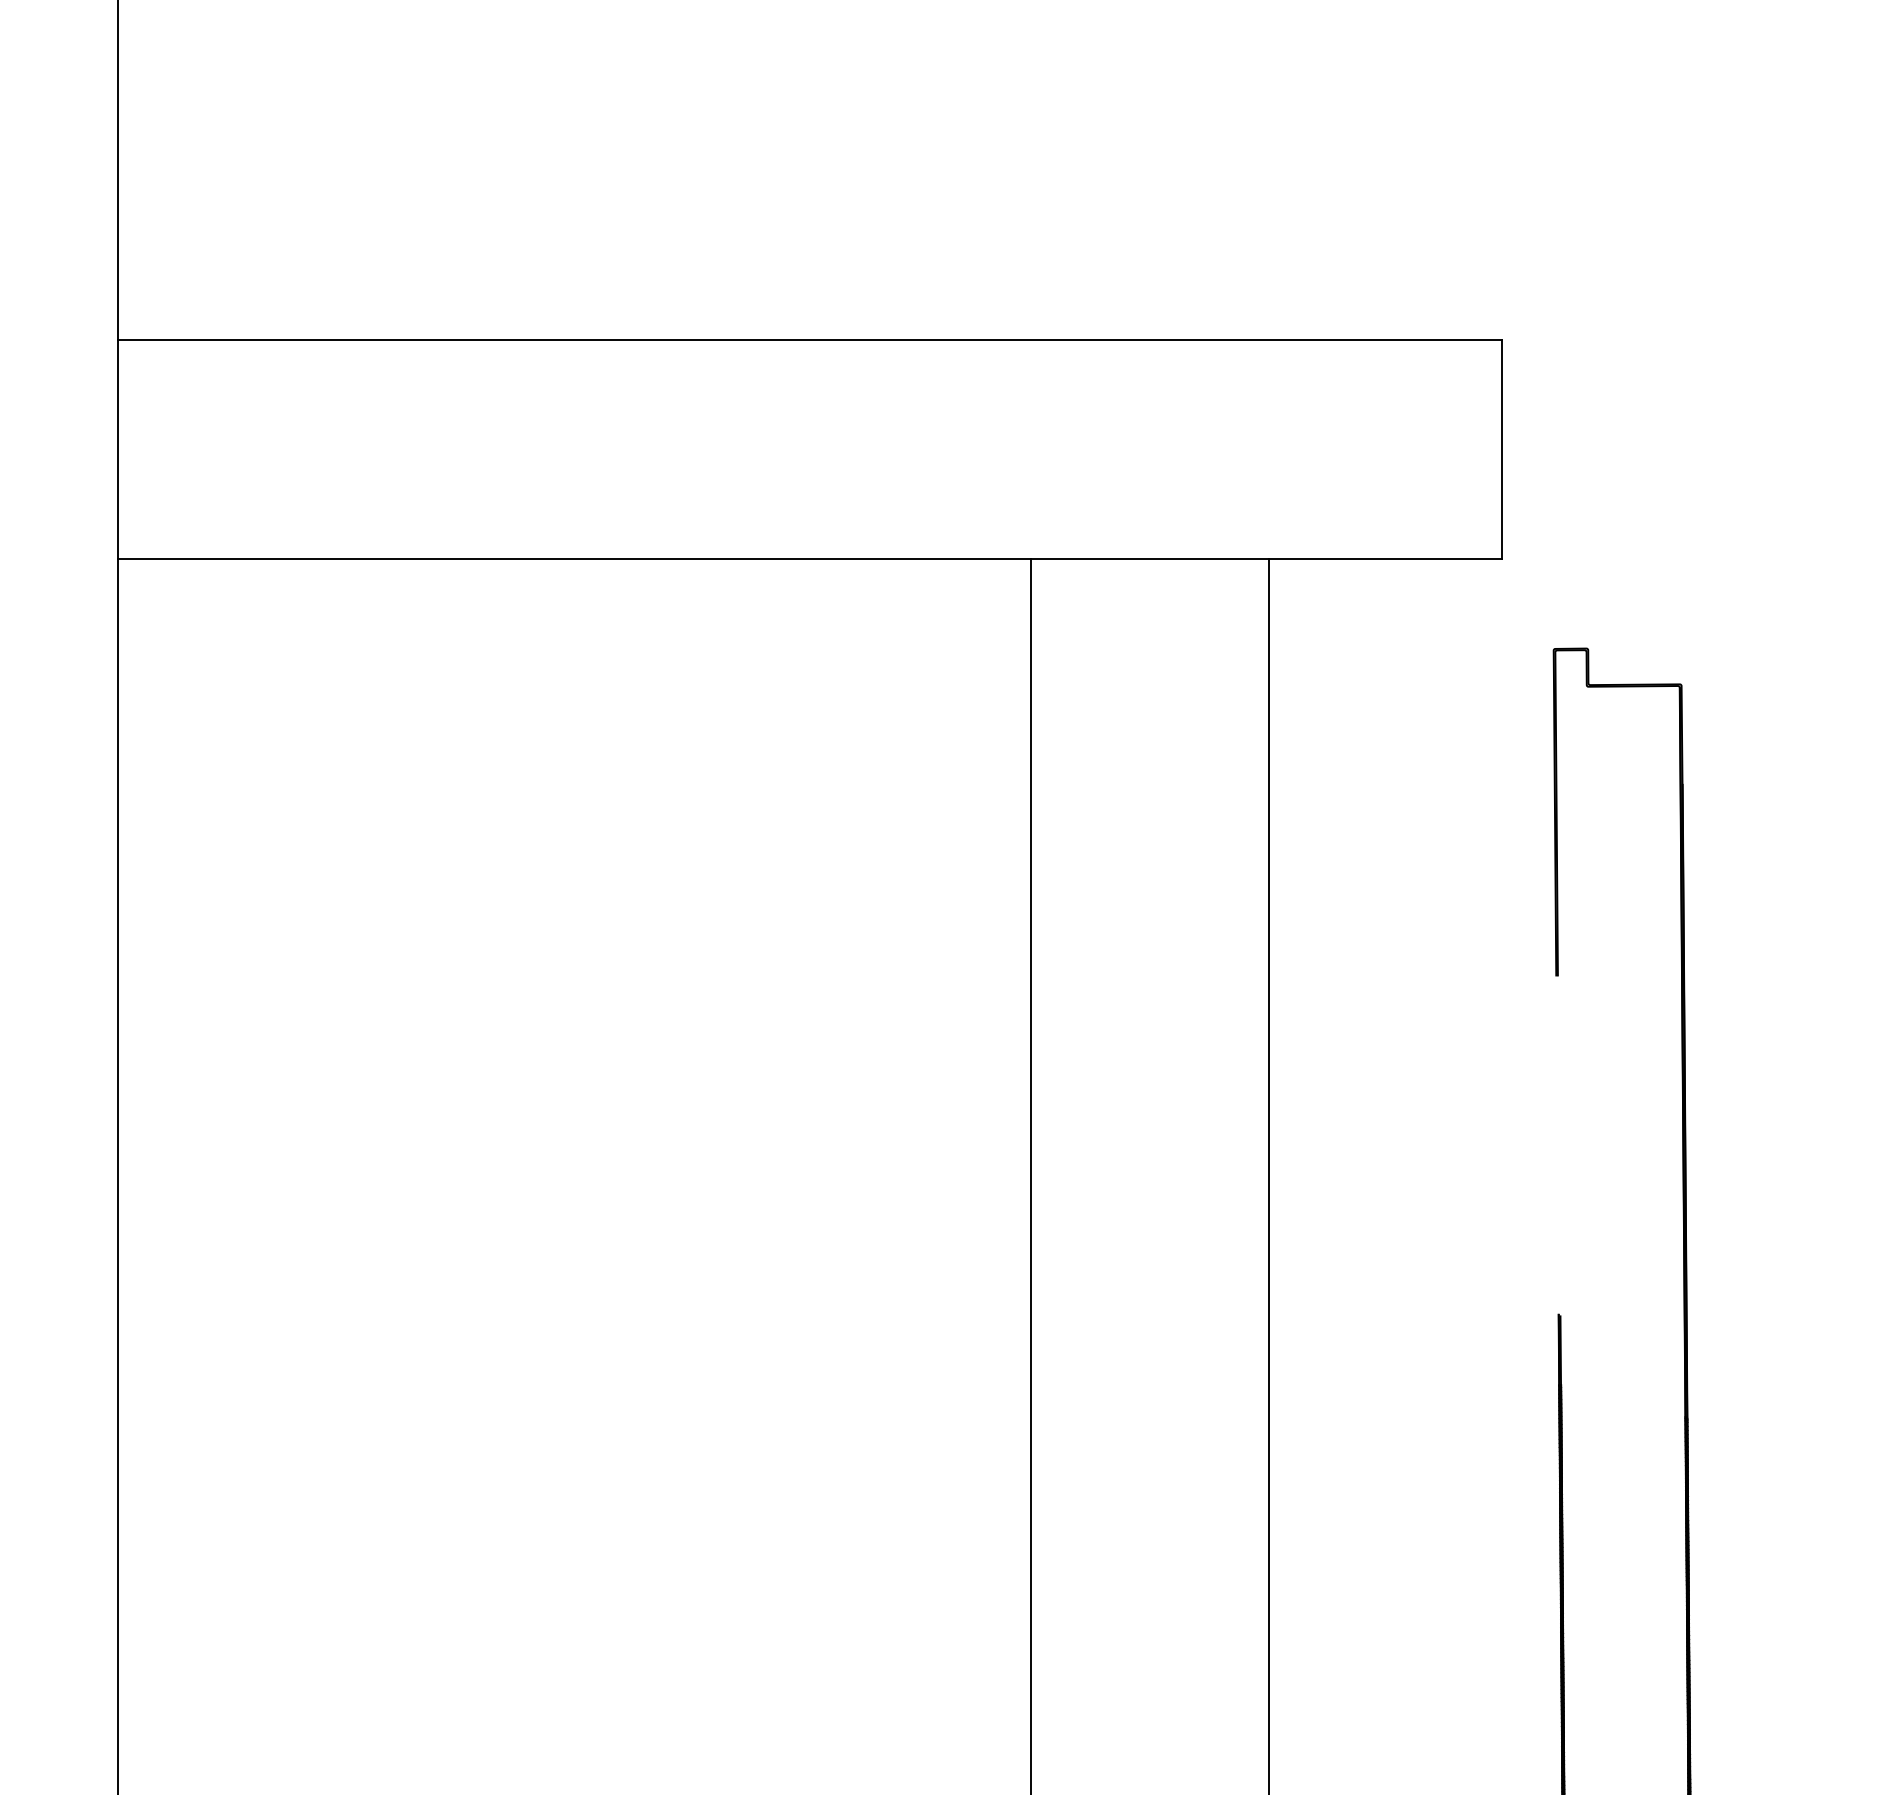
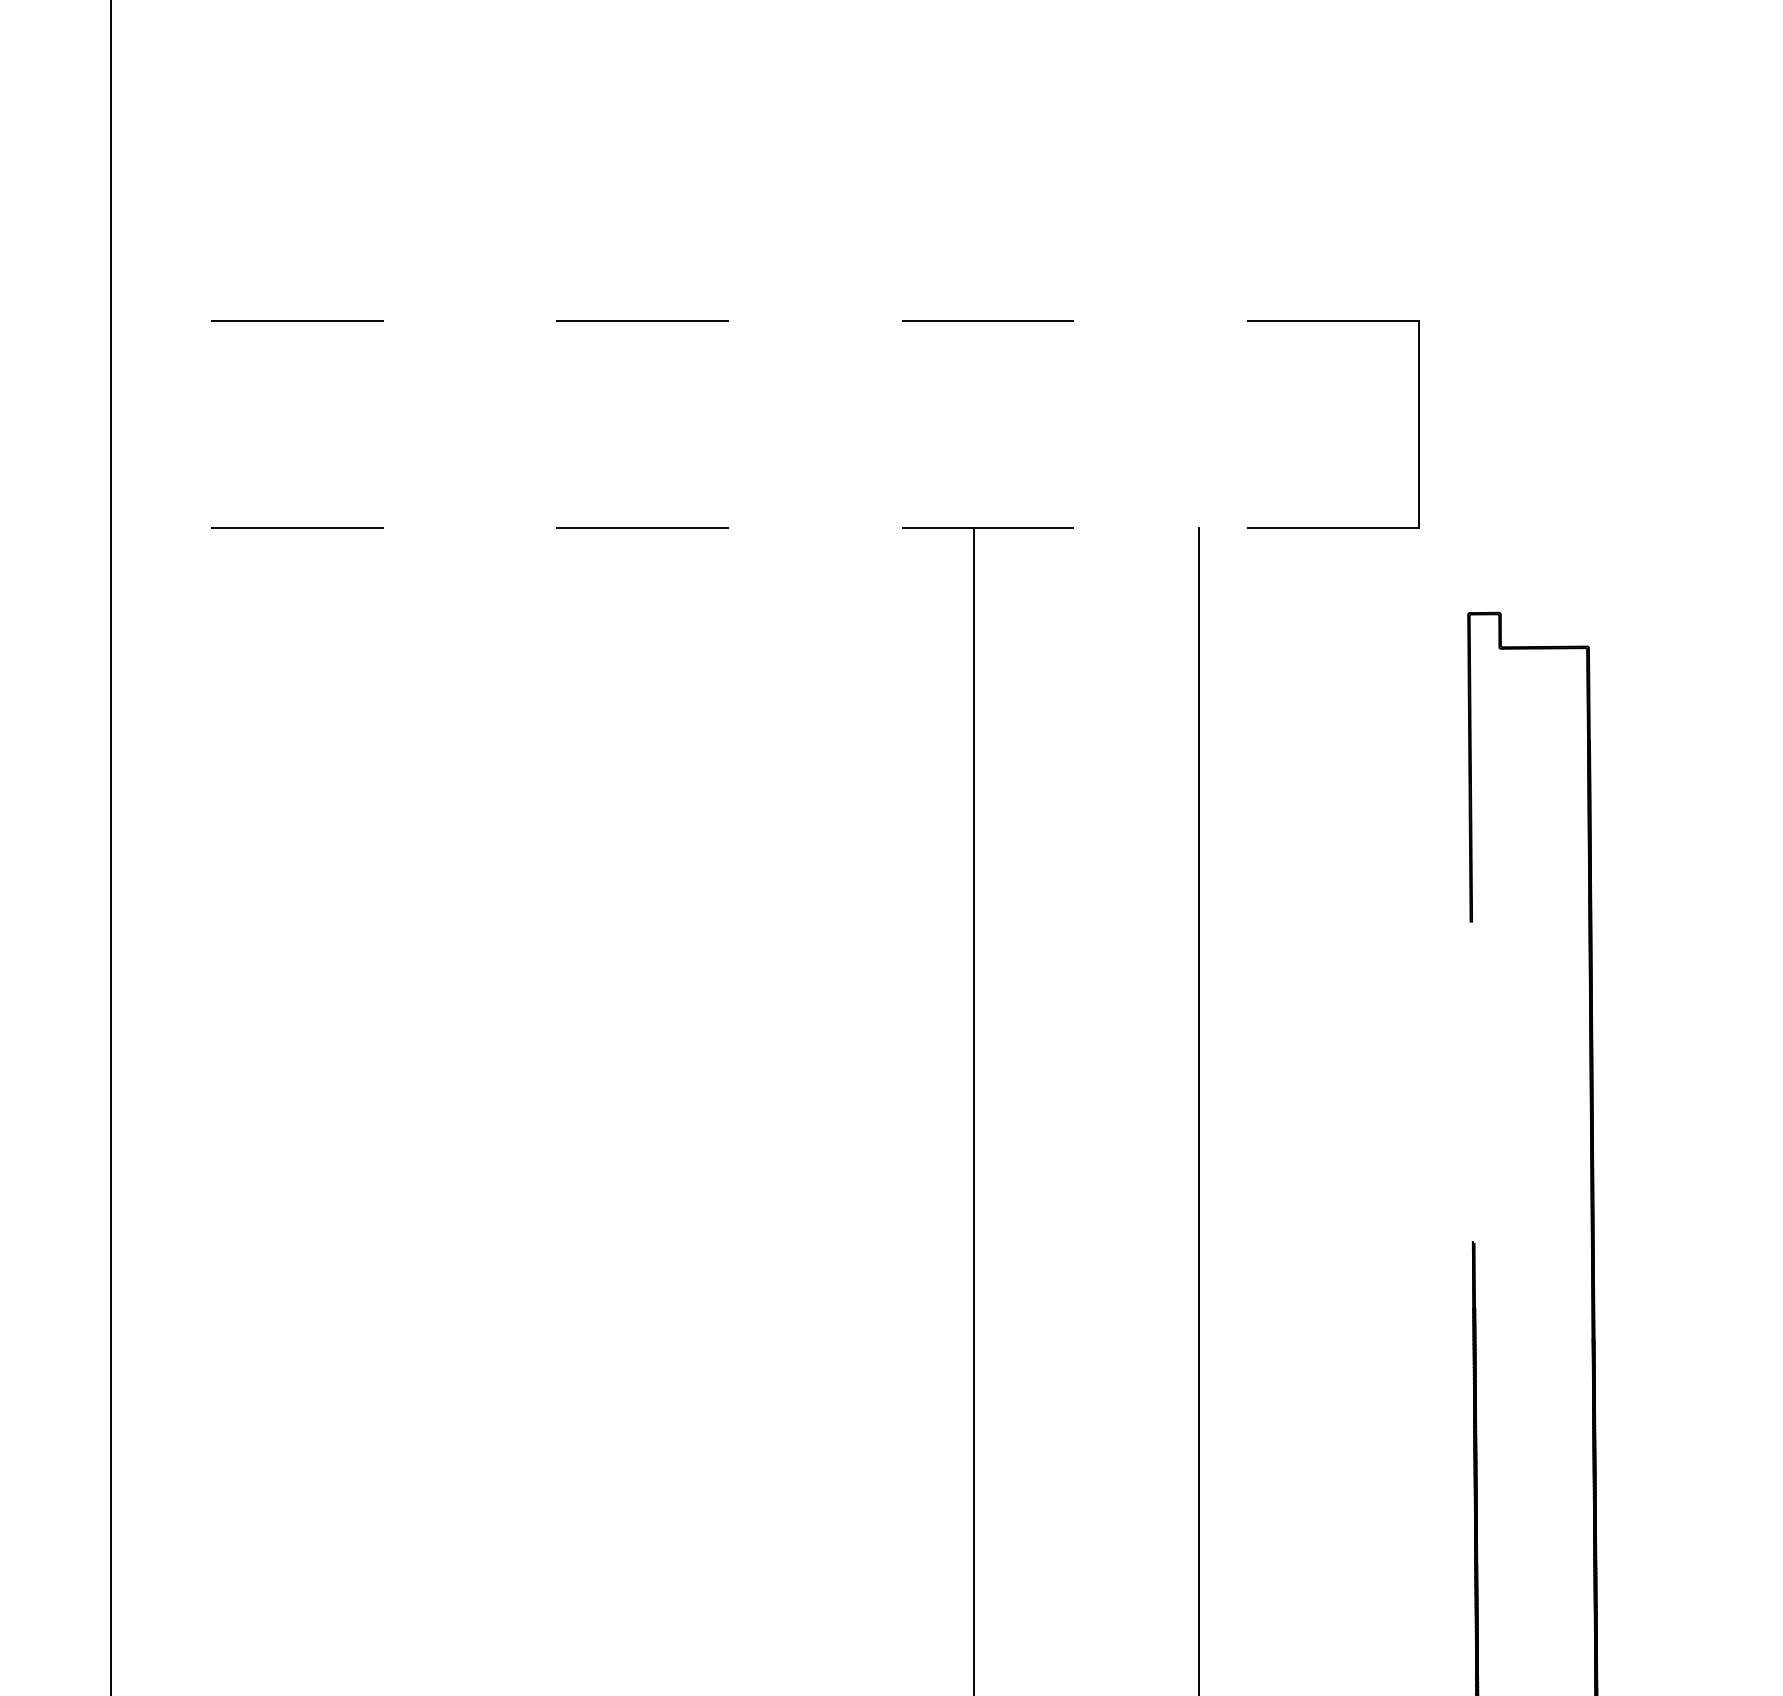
line: (809, 339) -> (764, 320), solid -> dashed
line: (809, 559) -> (764, 528), solid -> dashed

